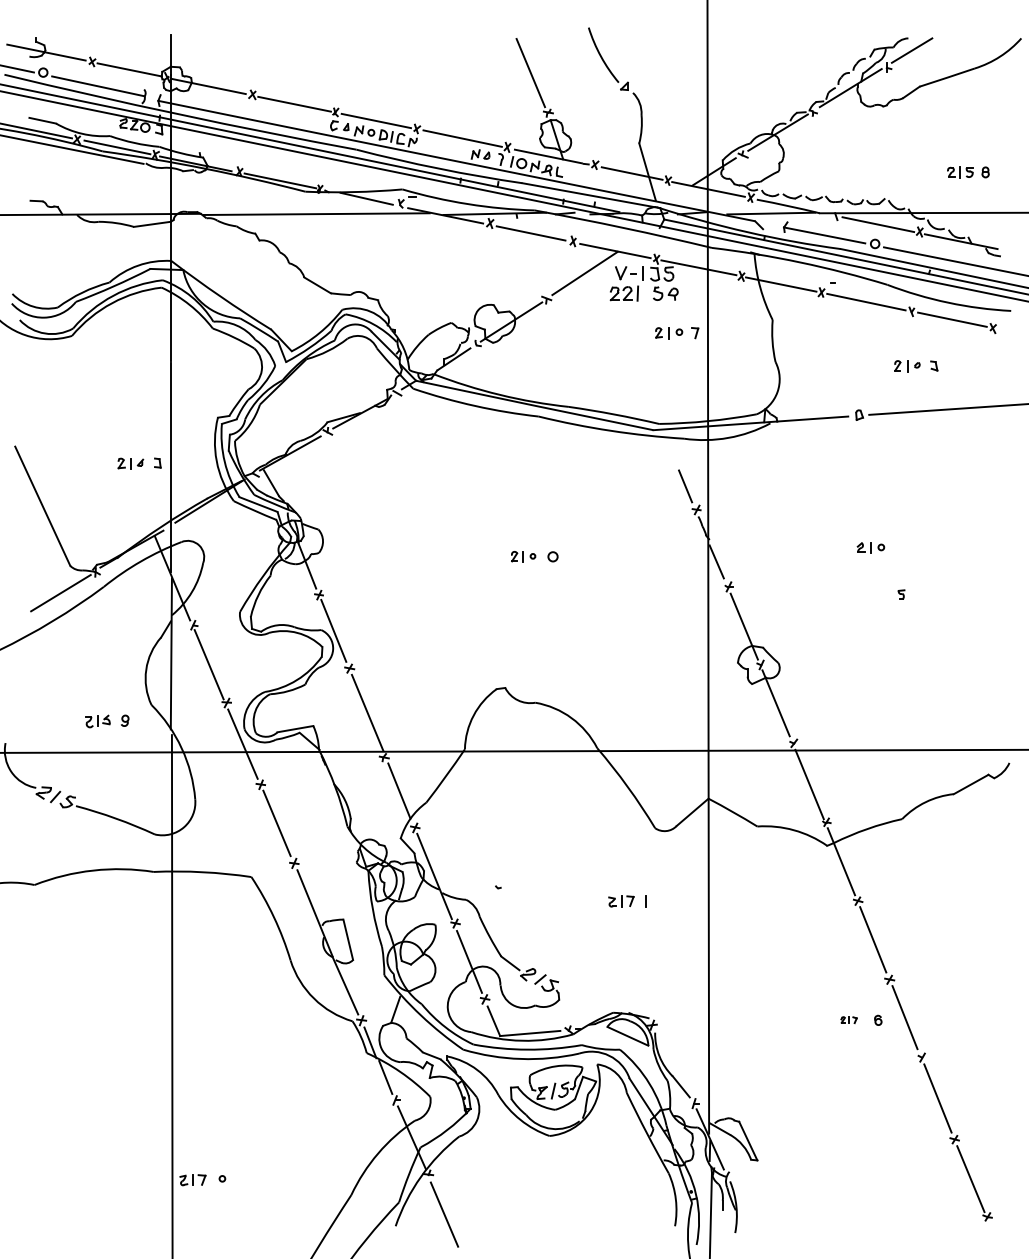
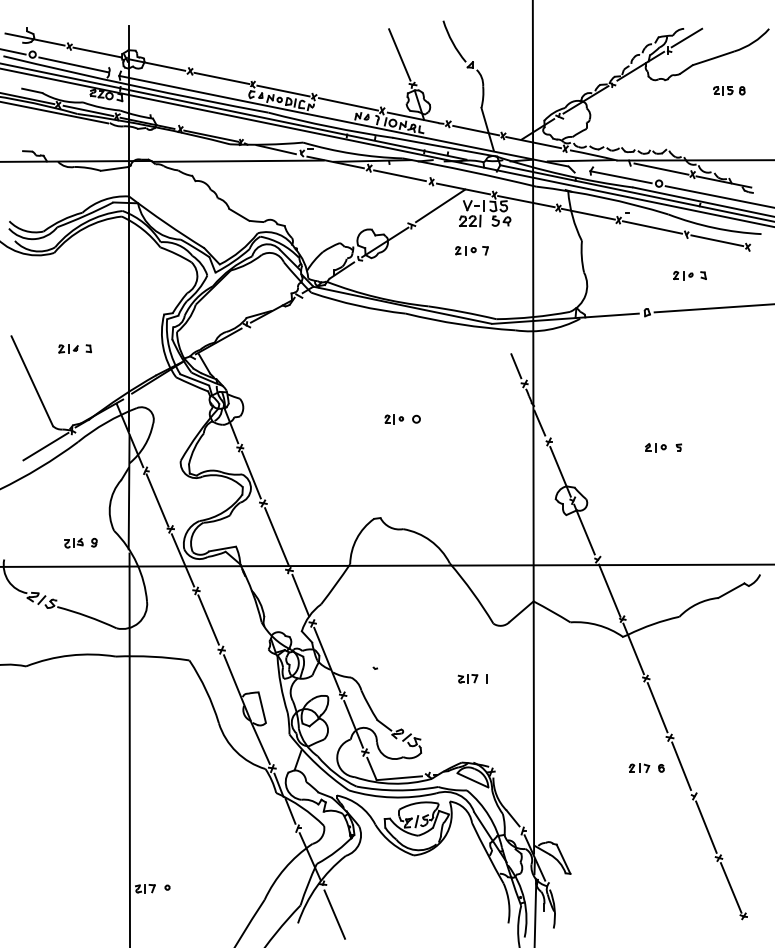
part: (968, 172) -> (729, 90), moved
part: (676, 332) -> (471, 250), moved
part: (138, 462) -> (74, 348), moved
part: (870, 547) -> (655, 447), moved
part: (849, 1019) -> (639, 767), size x1.67

